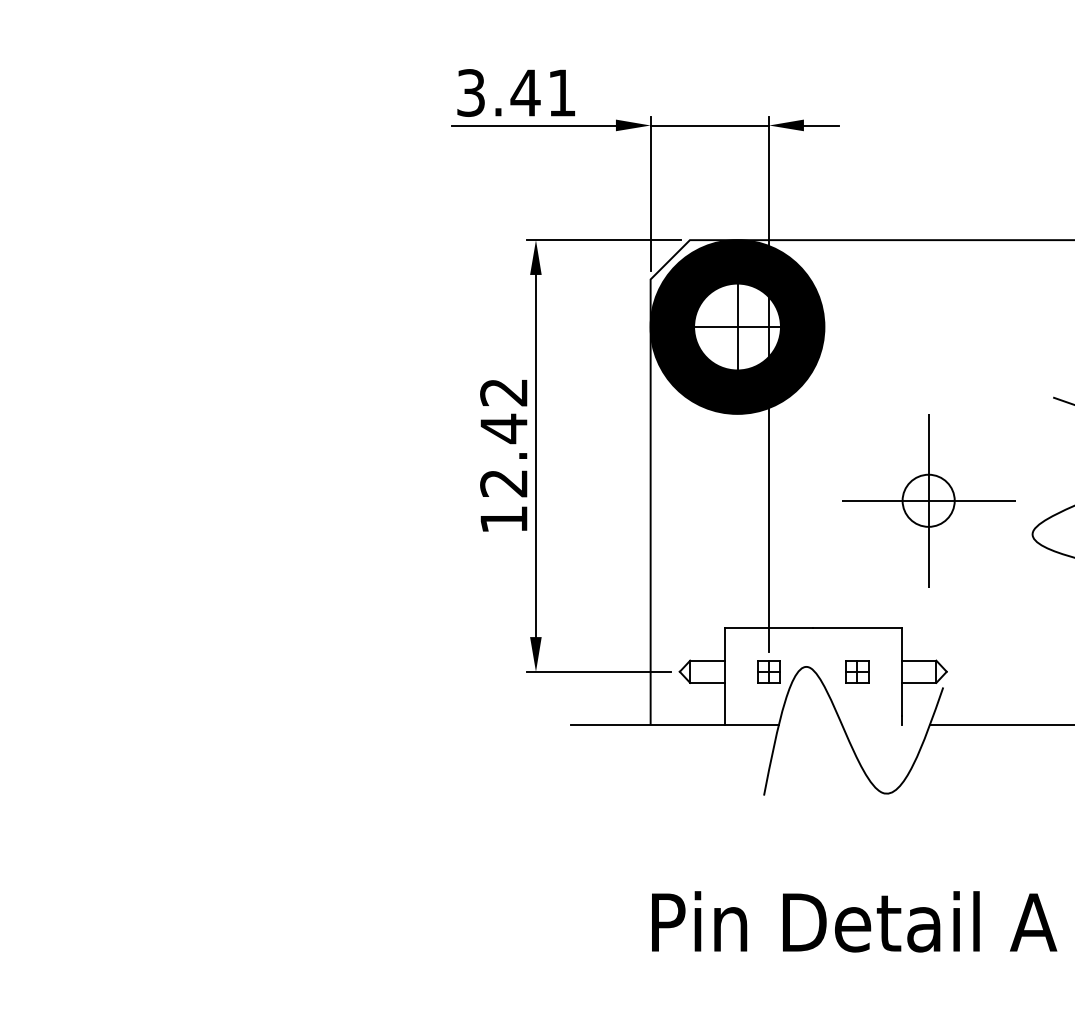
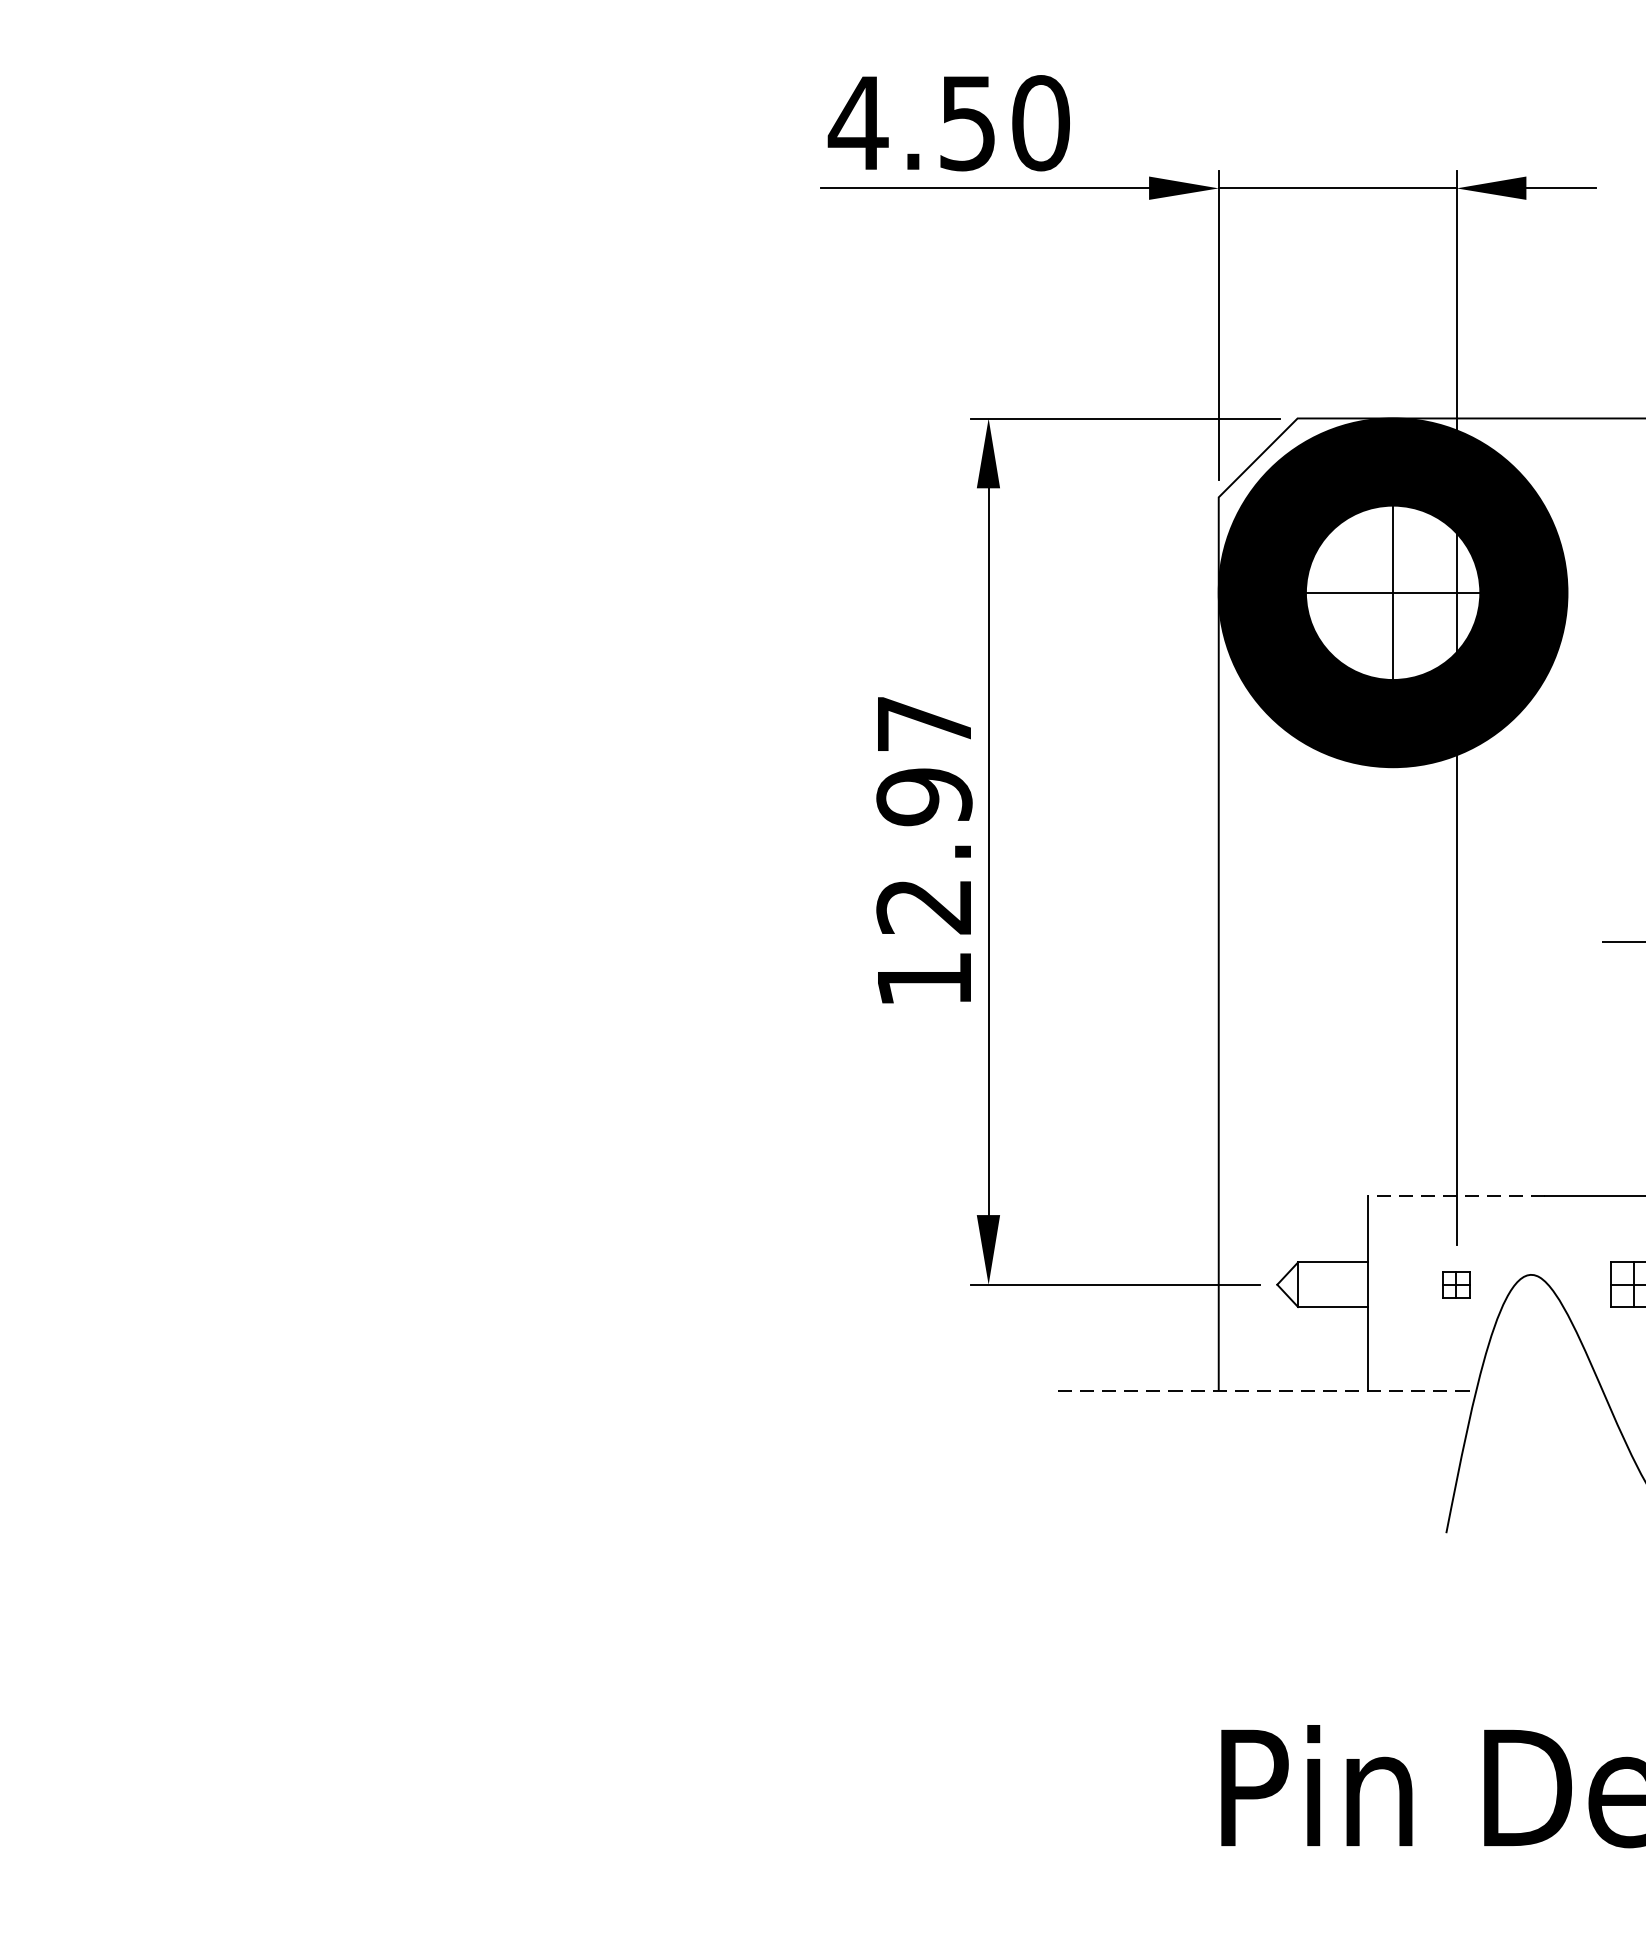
text: (515, 92) -> (947, 122), 3.41 -> 4.50
text: (503, 411) -> (923, 762), 12.42 -> 12.97
line: (768, 627) -> (1455, 1195), solid -> dashed
part: (768, 671) -> (1455, 1284), size x0.6
line: (675, 724) -> (1268, 1390), solid -> dashed

